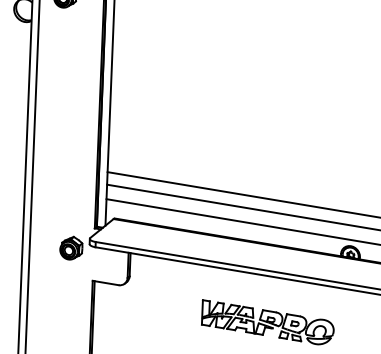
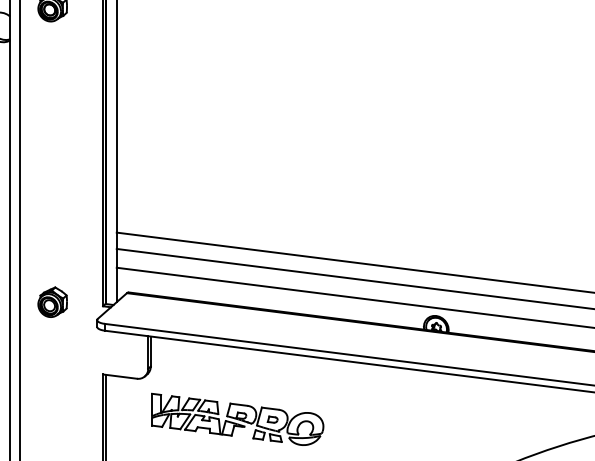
part: (71, 247) -> (52, 301), moved
part: (267, 321) -> (237, 418), moved

